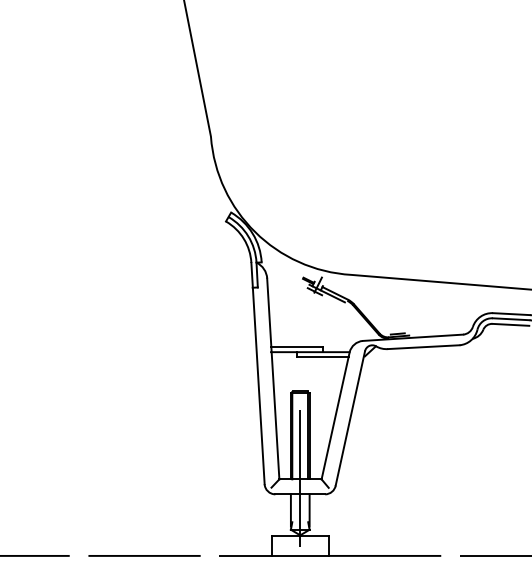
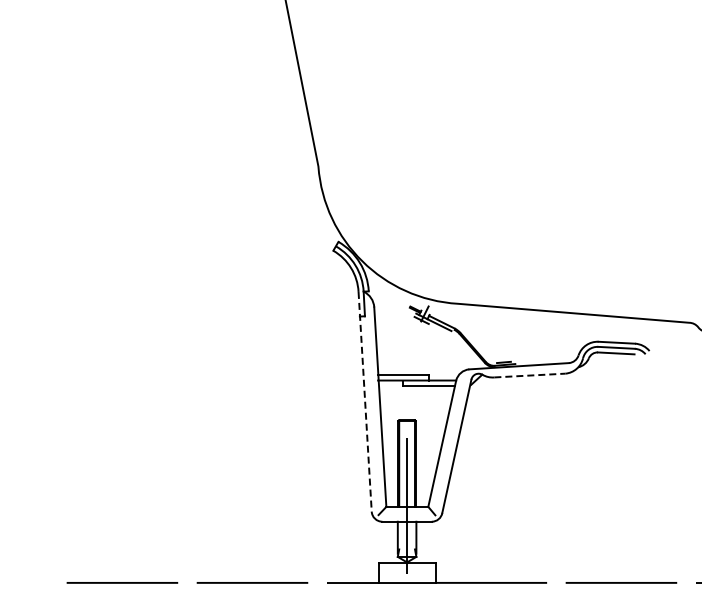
line: (423, 347) -> (529, 375), solid -> dashed
line: (258, 374) -> (365, 402), solid -> dashed

